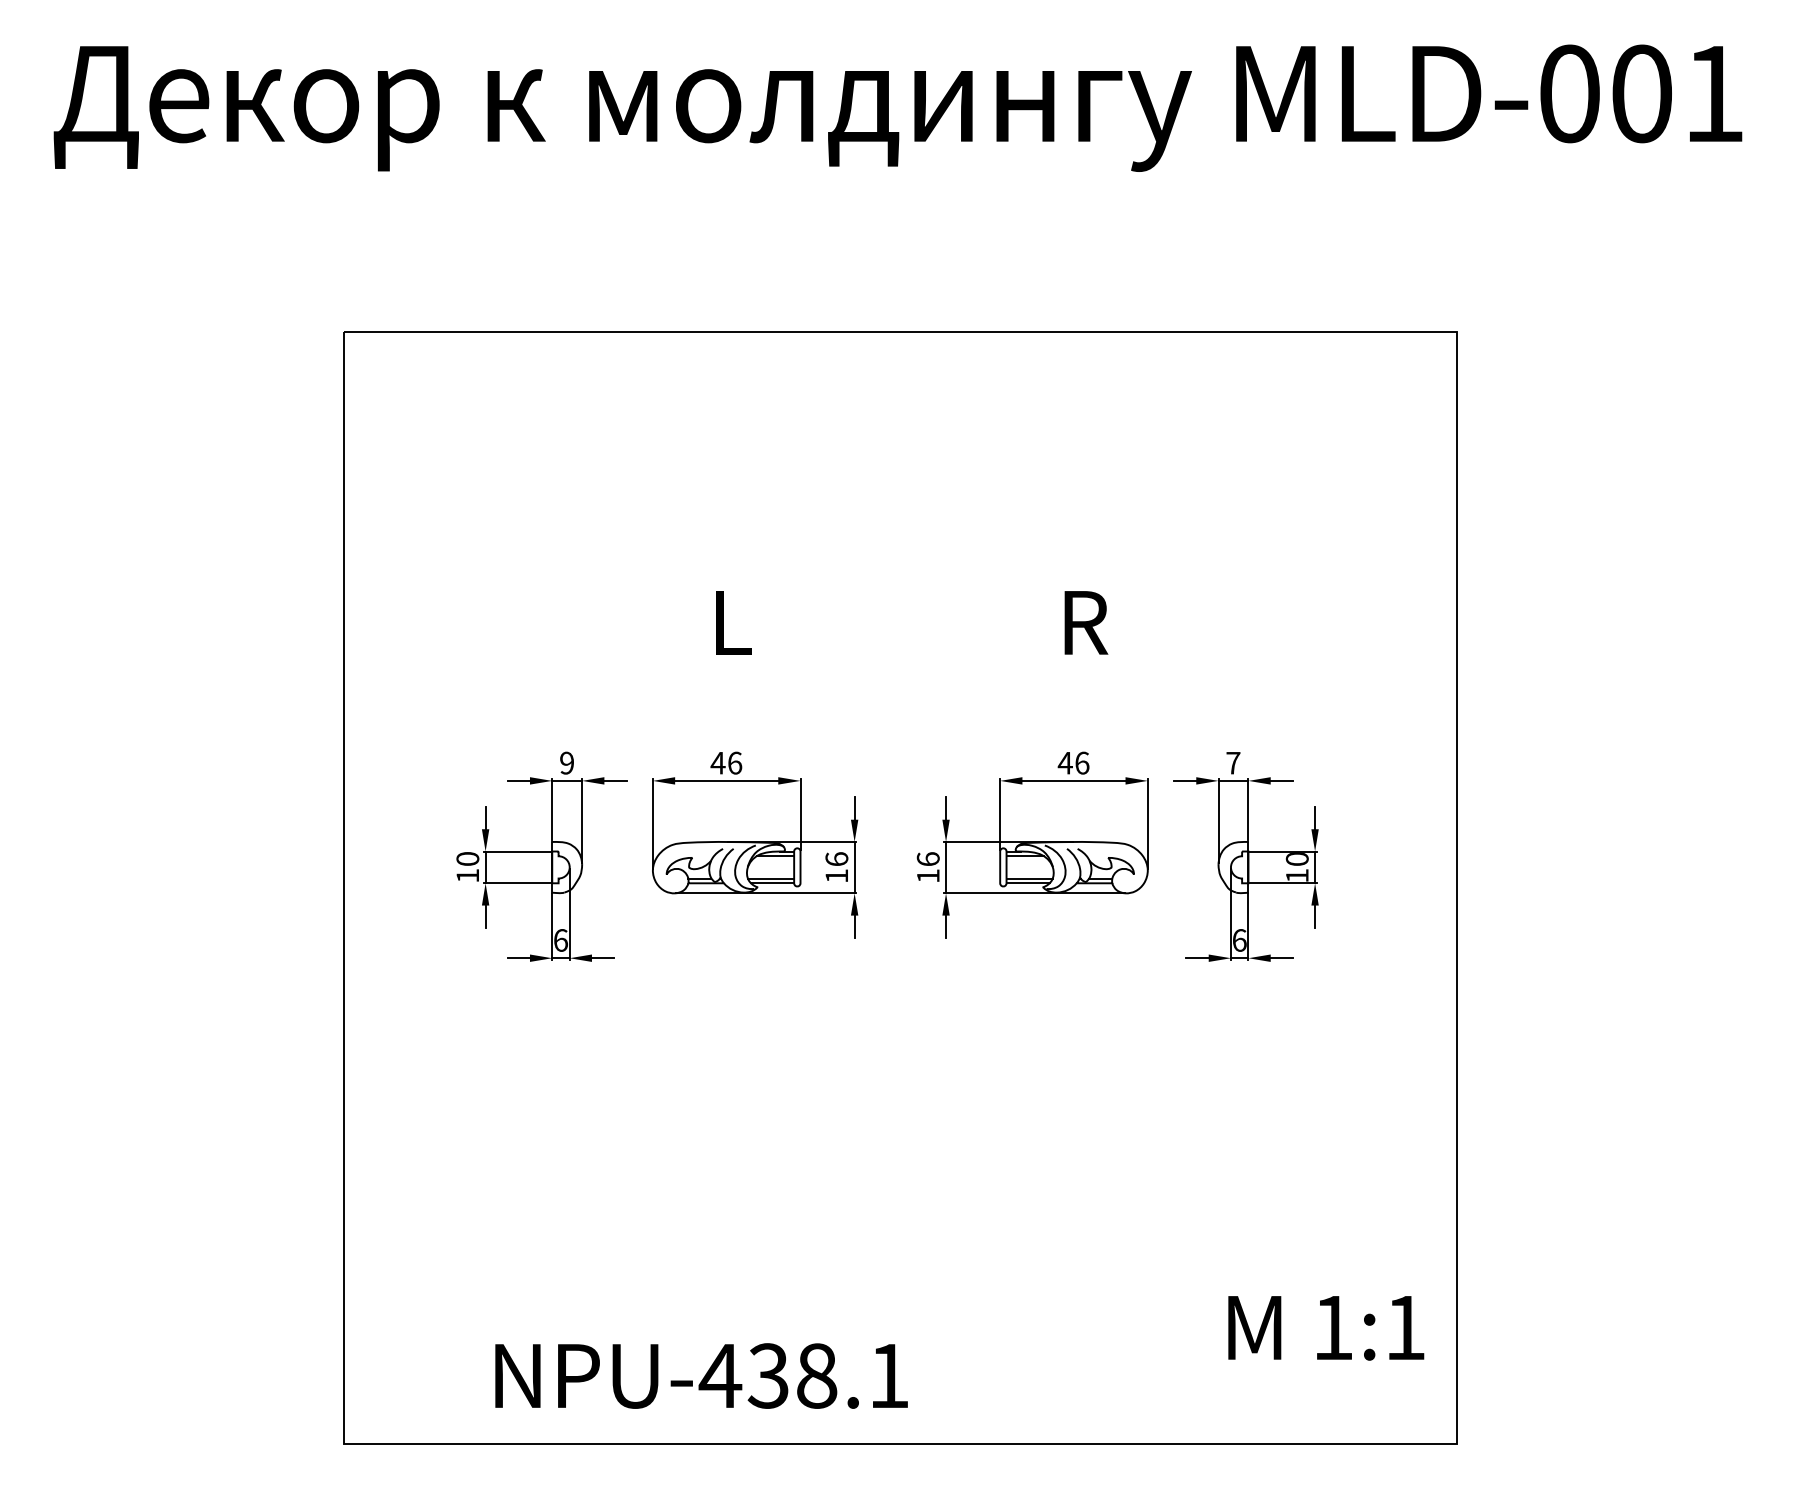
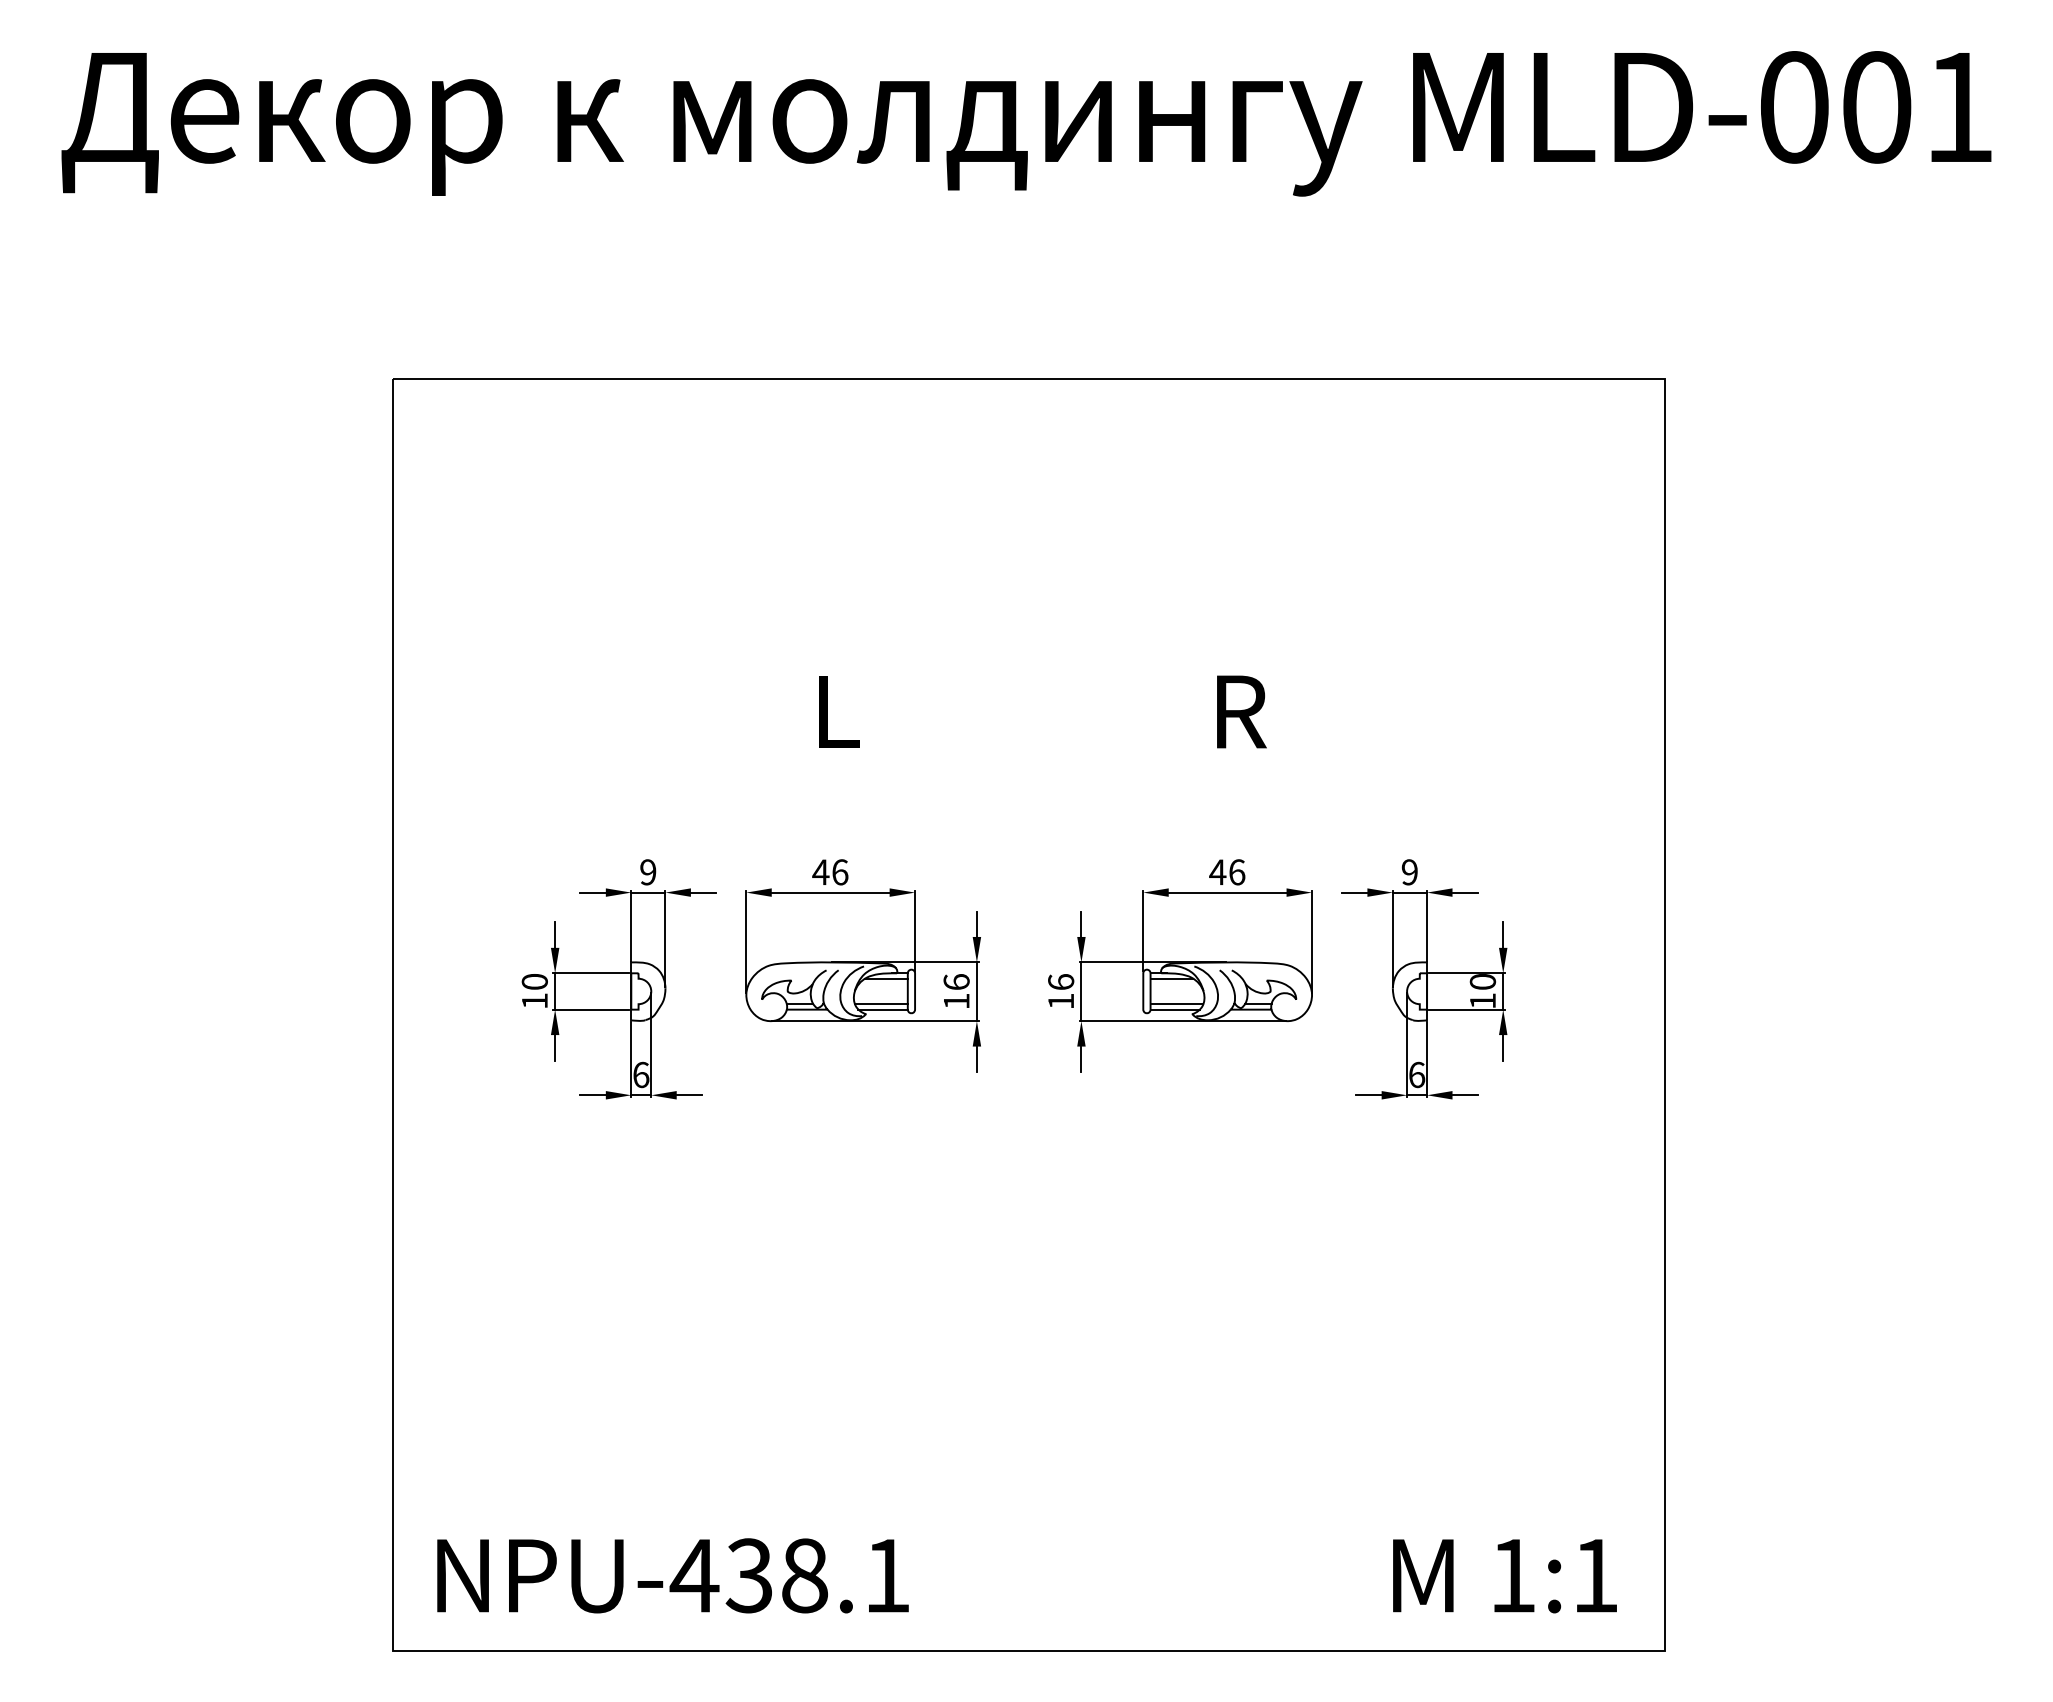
text: (1233, 763) -> (1409, 872), 7 -> 9
text: (1325, 1328) -> (1504, 1576), moved
text: (701, 1375) -> (672, 1575), moved

